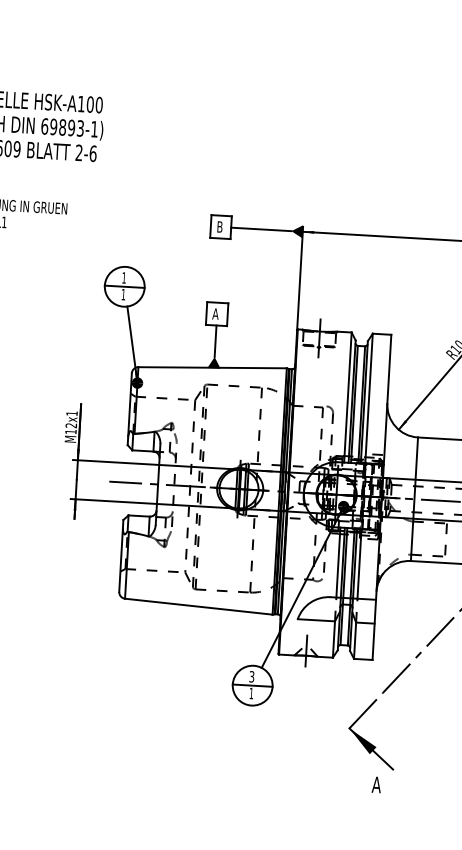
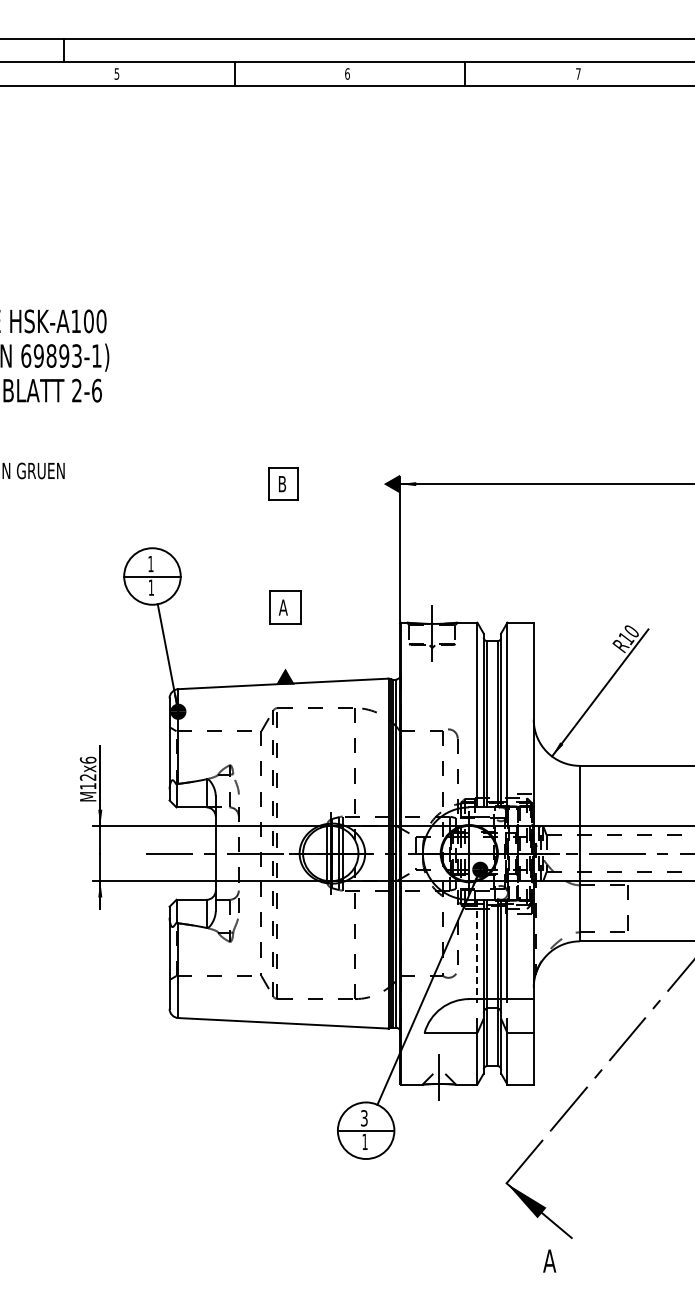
line: (260, 229) -> (340, 484), removed
line: (215, 340) -> (285, 645), removed
text: (71, 413) -> (87, 759), M12x1 -> M12x6
line: (338, 562) -> (477, 949), solid -> dashed

